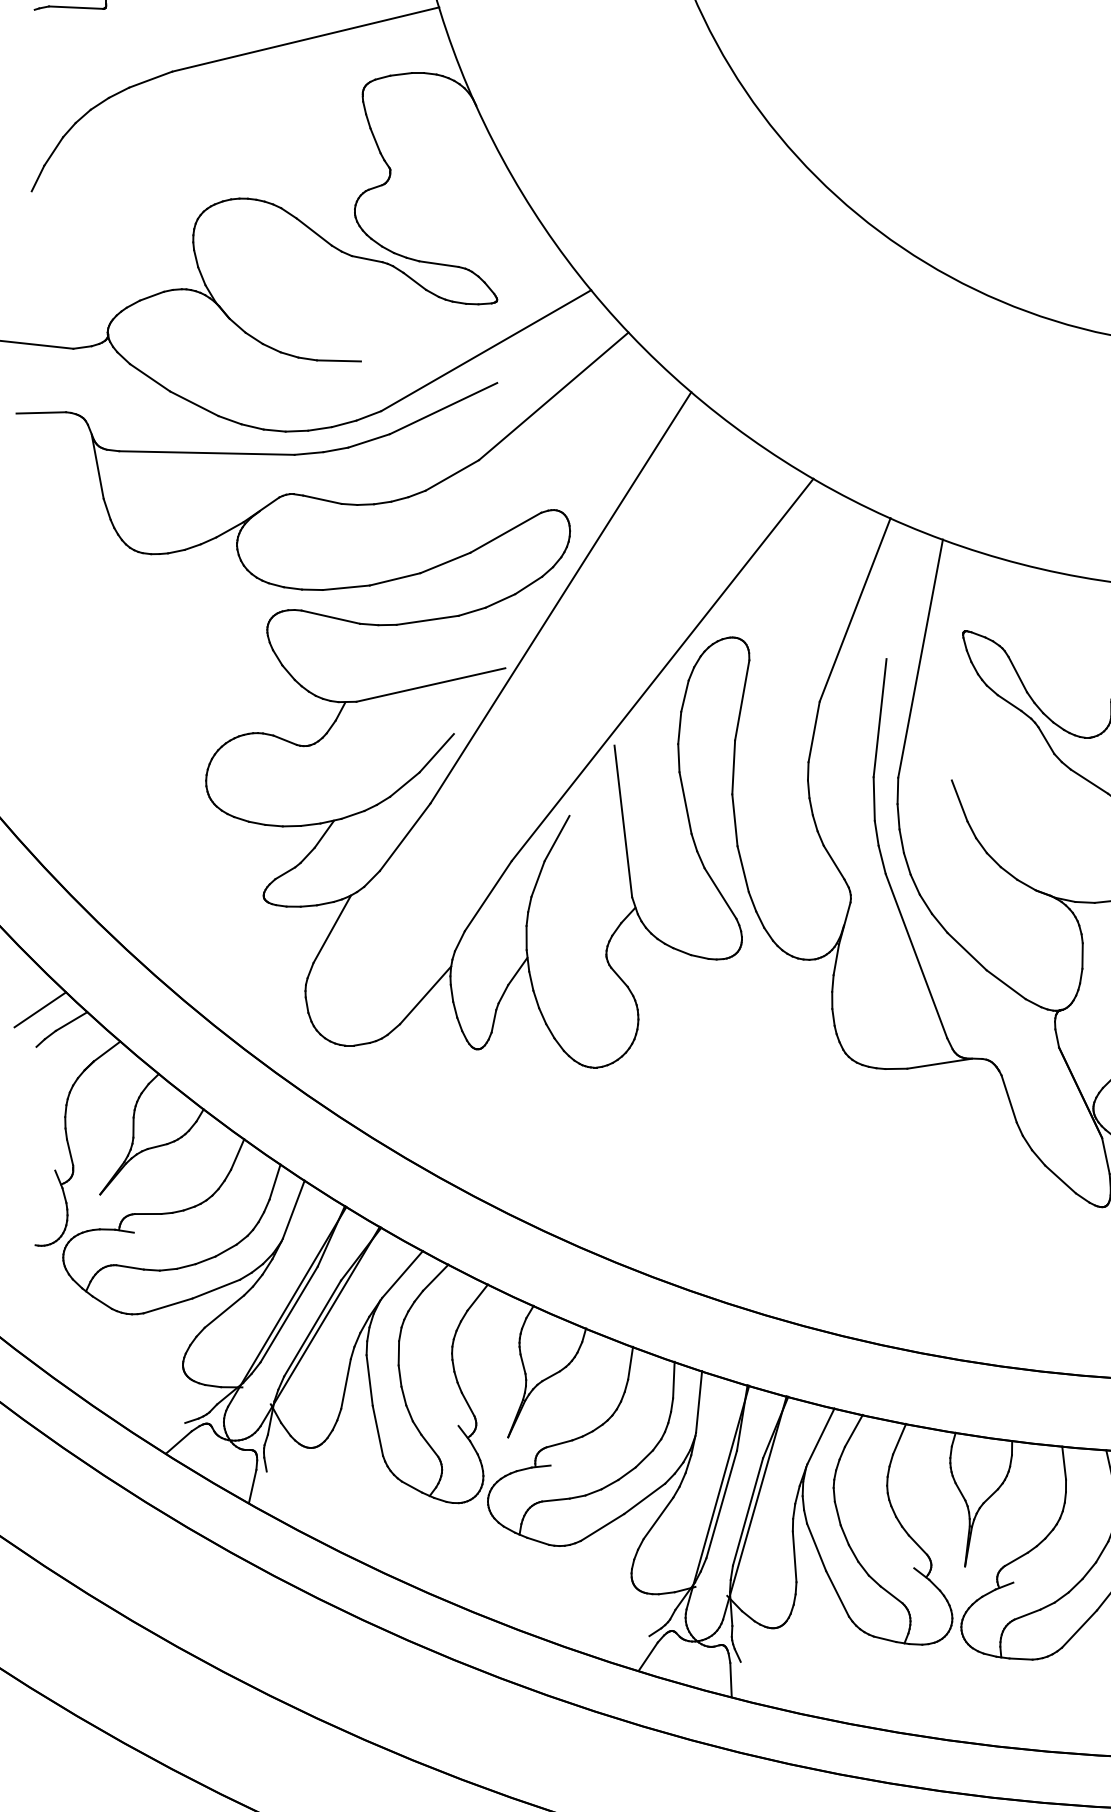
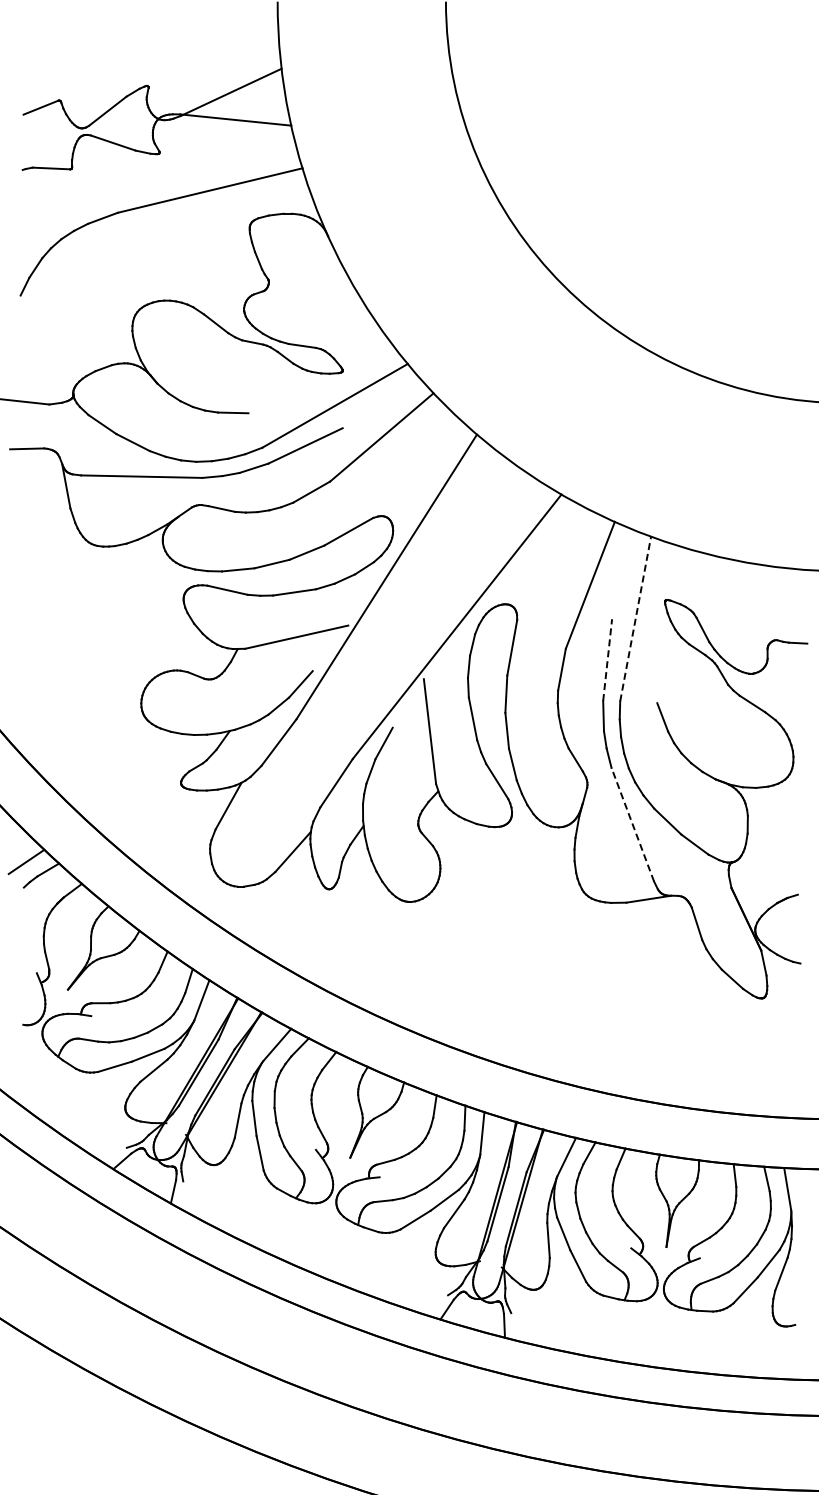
line: (920, 658) -> (635, 618), solid -> dashed
line: (879, 717) -> (607, 659), solid -> dashed
line: (916, 955) -> (632, 824), solid -> dashed

